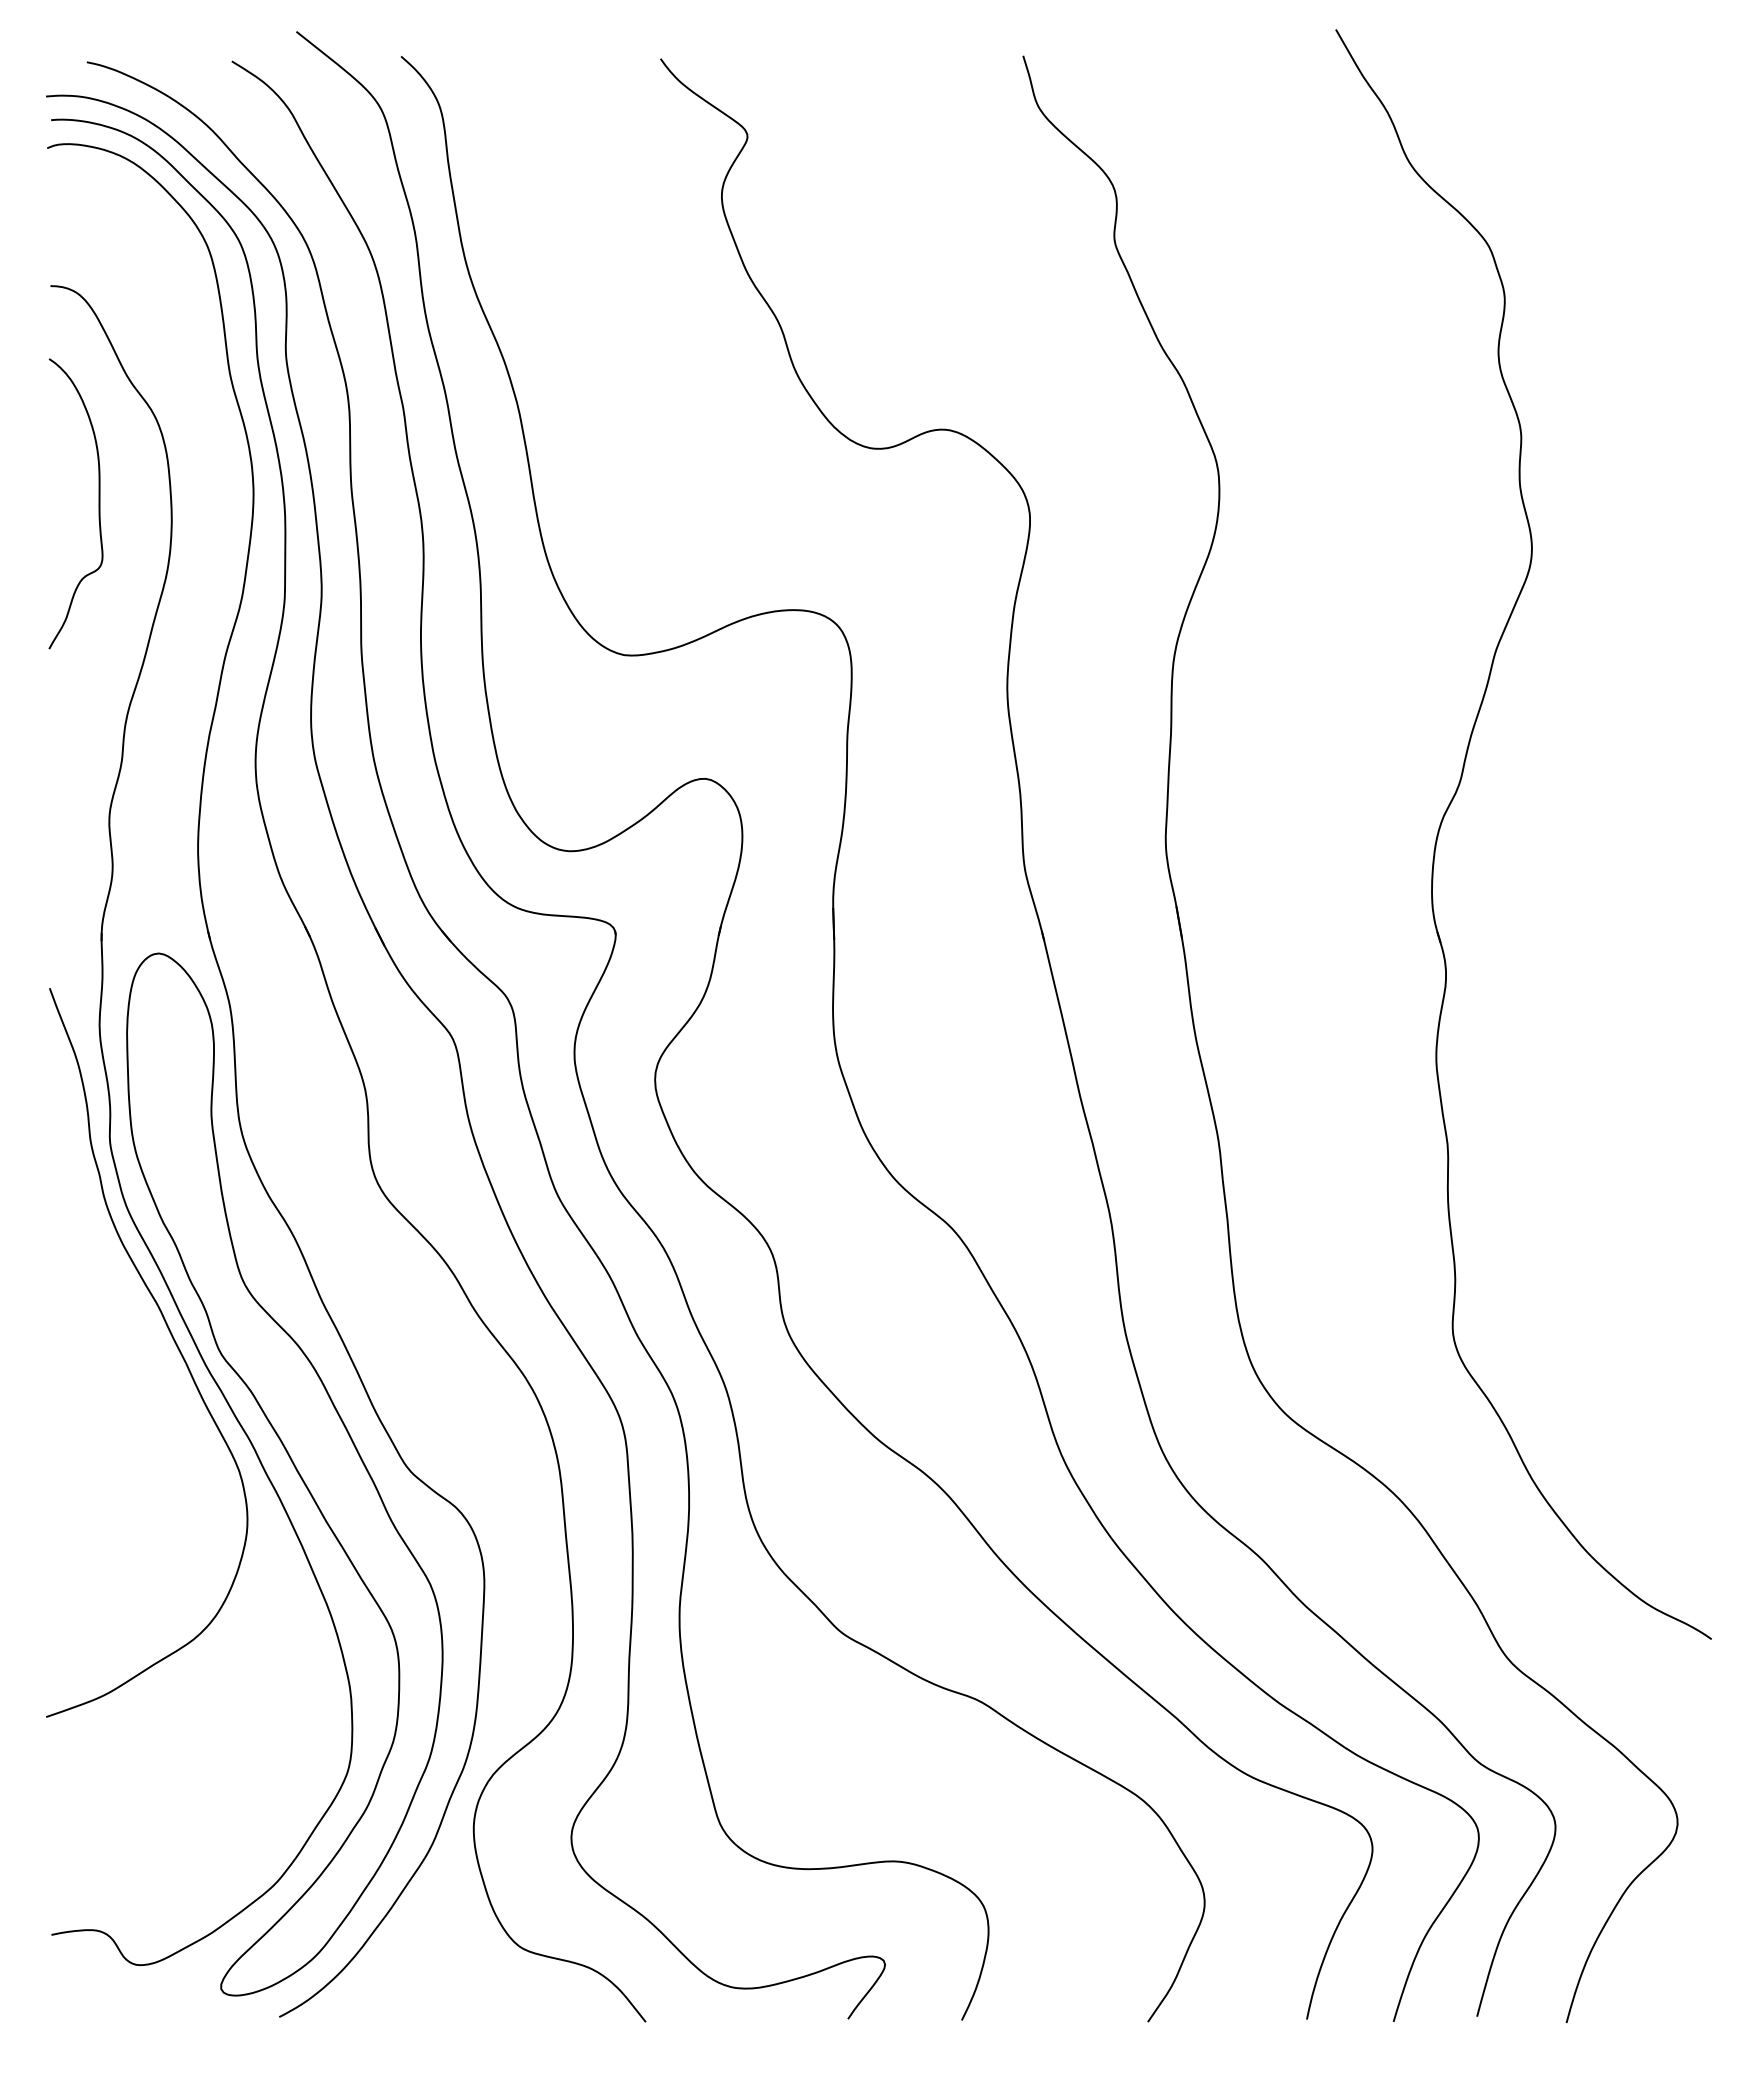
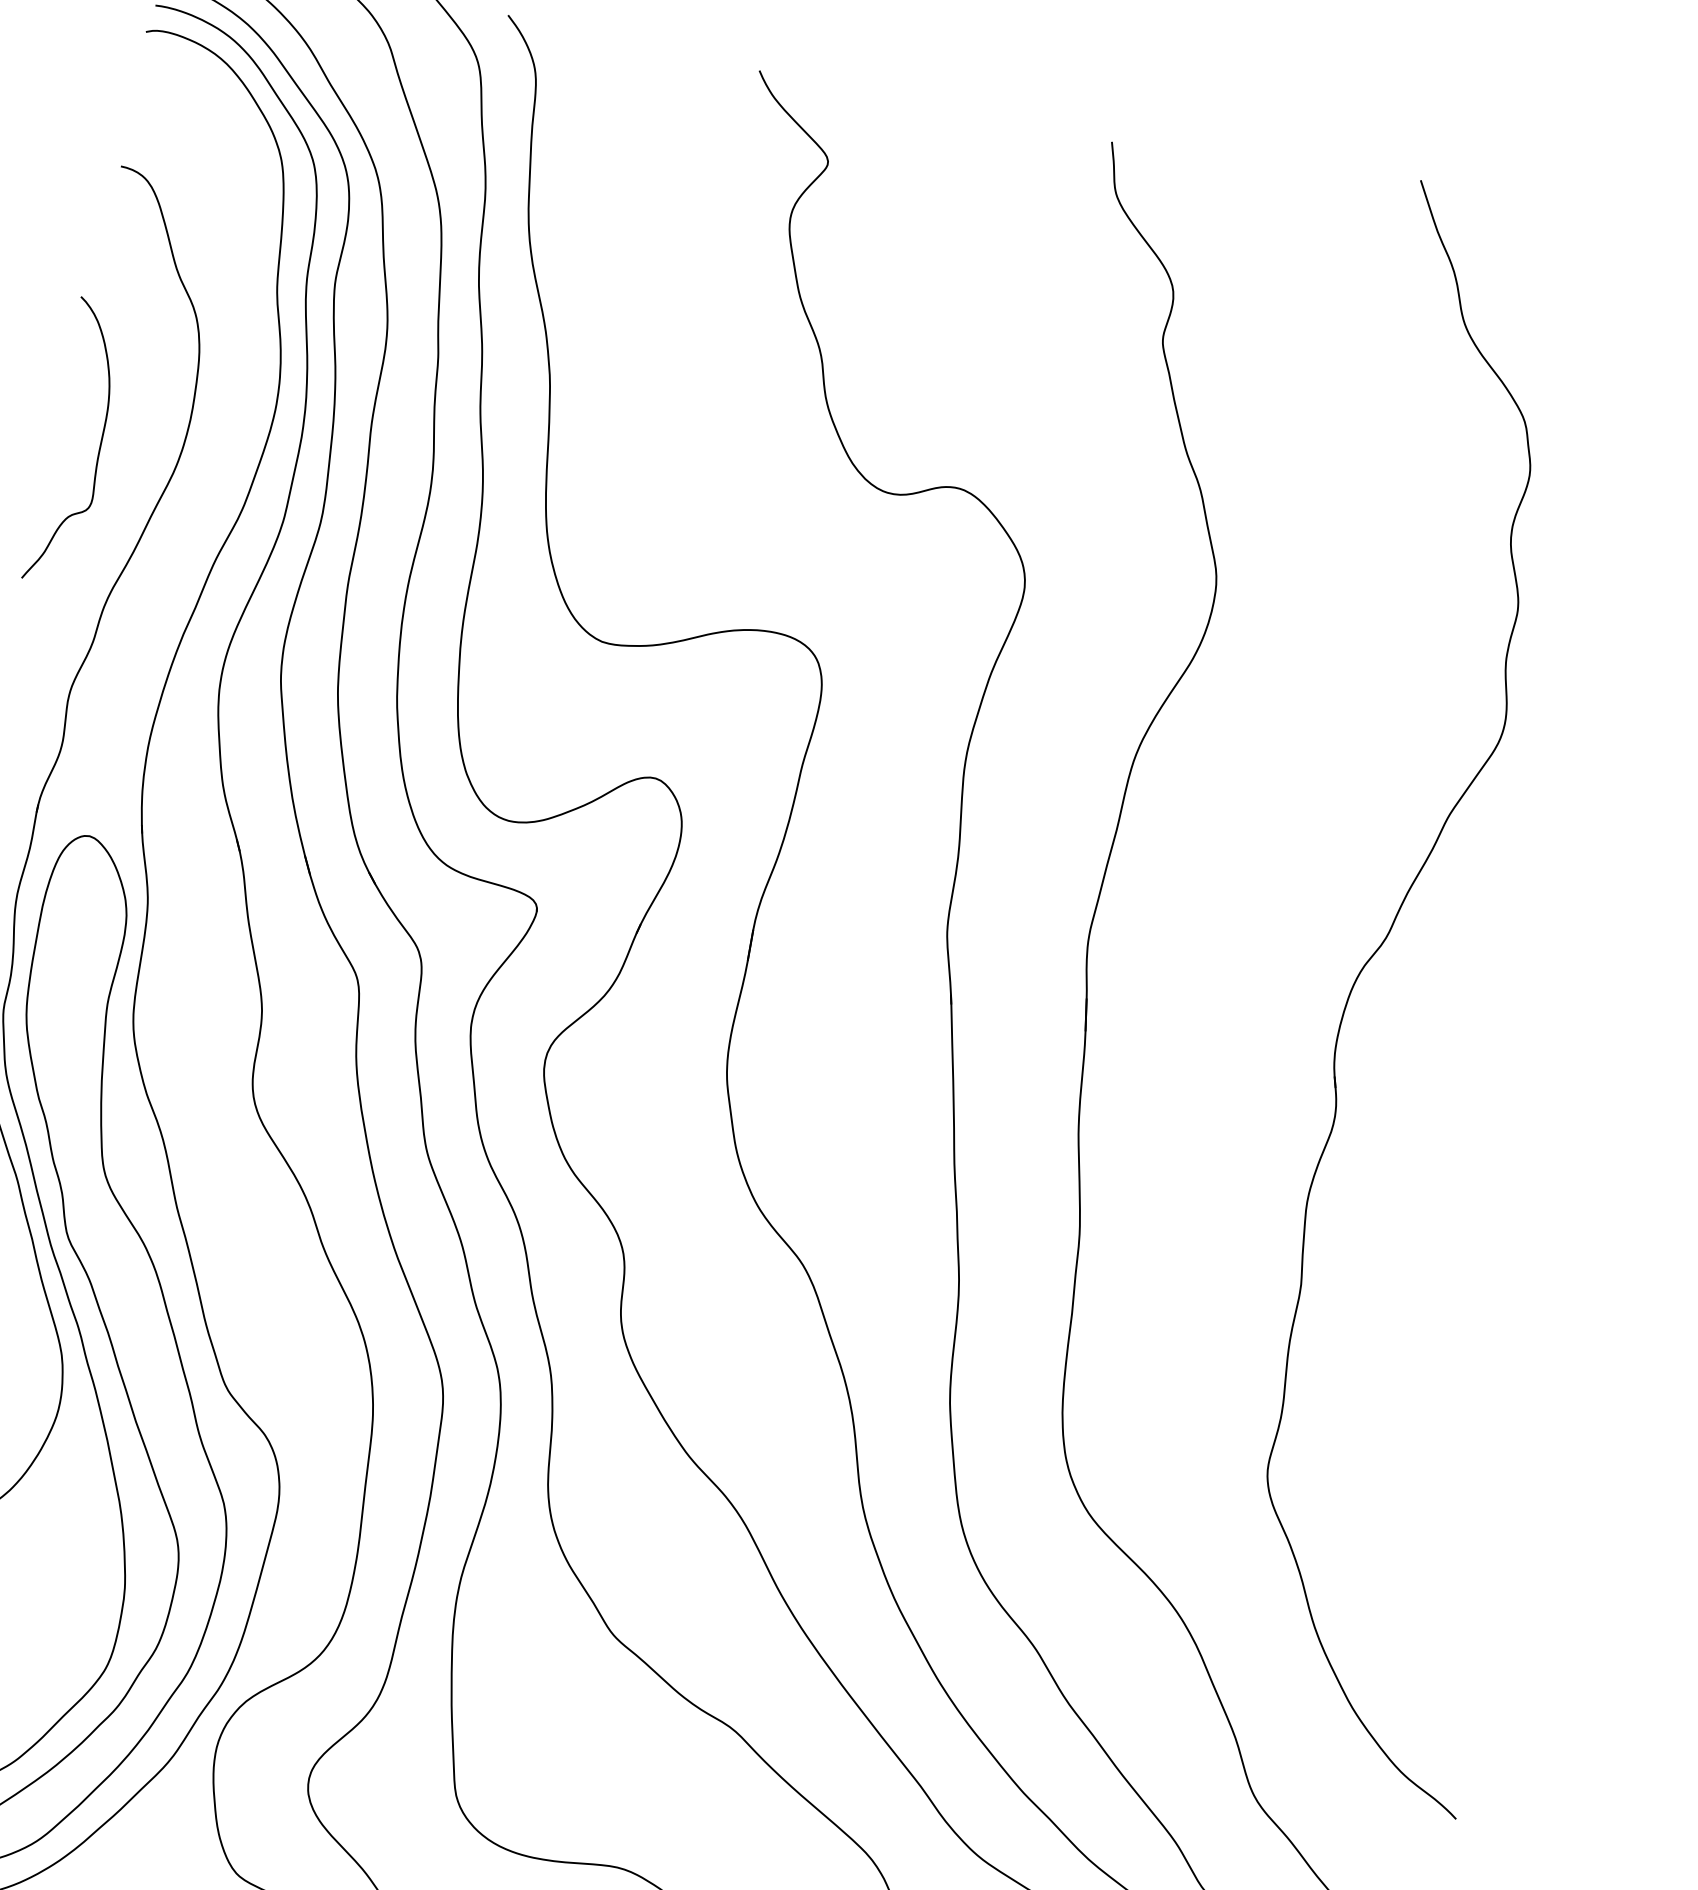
curve: (98, 503) -> (99, 447), moved

